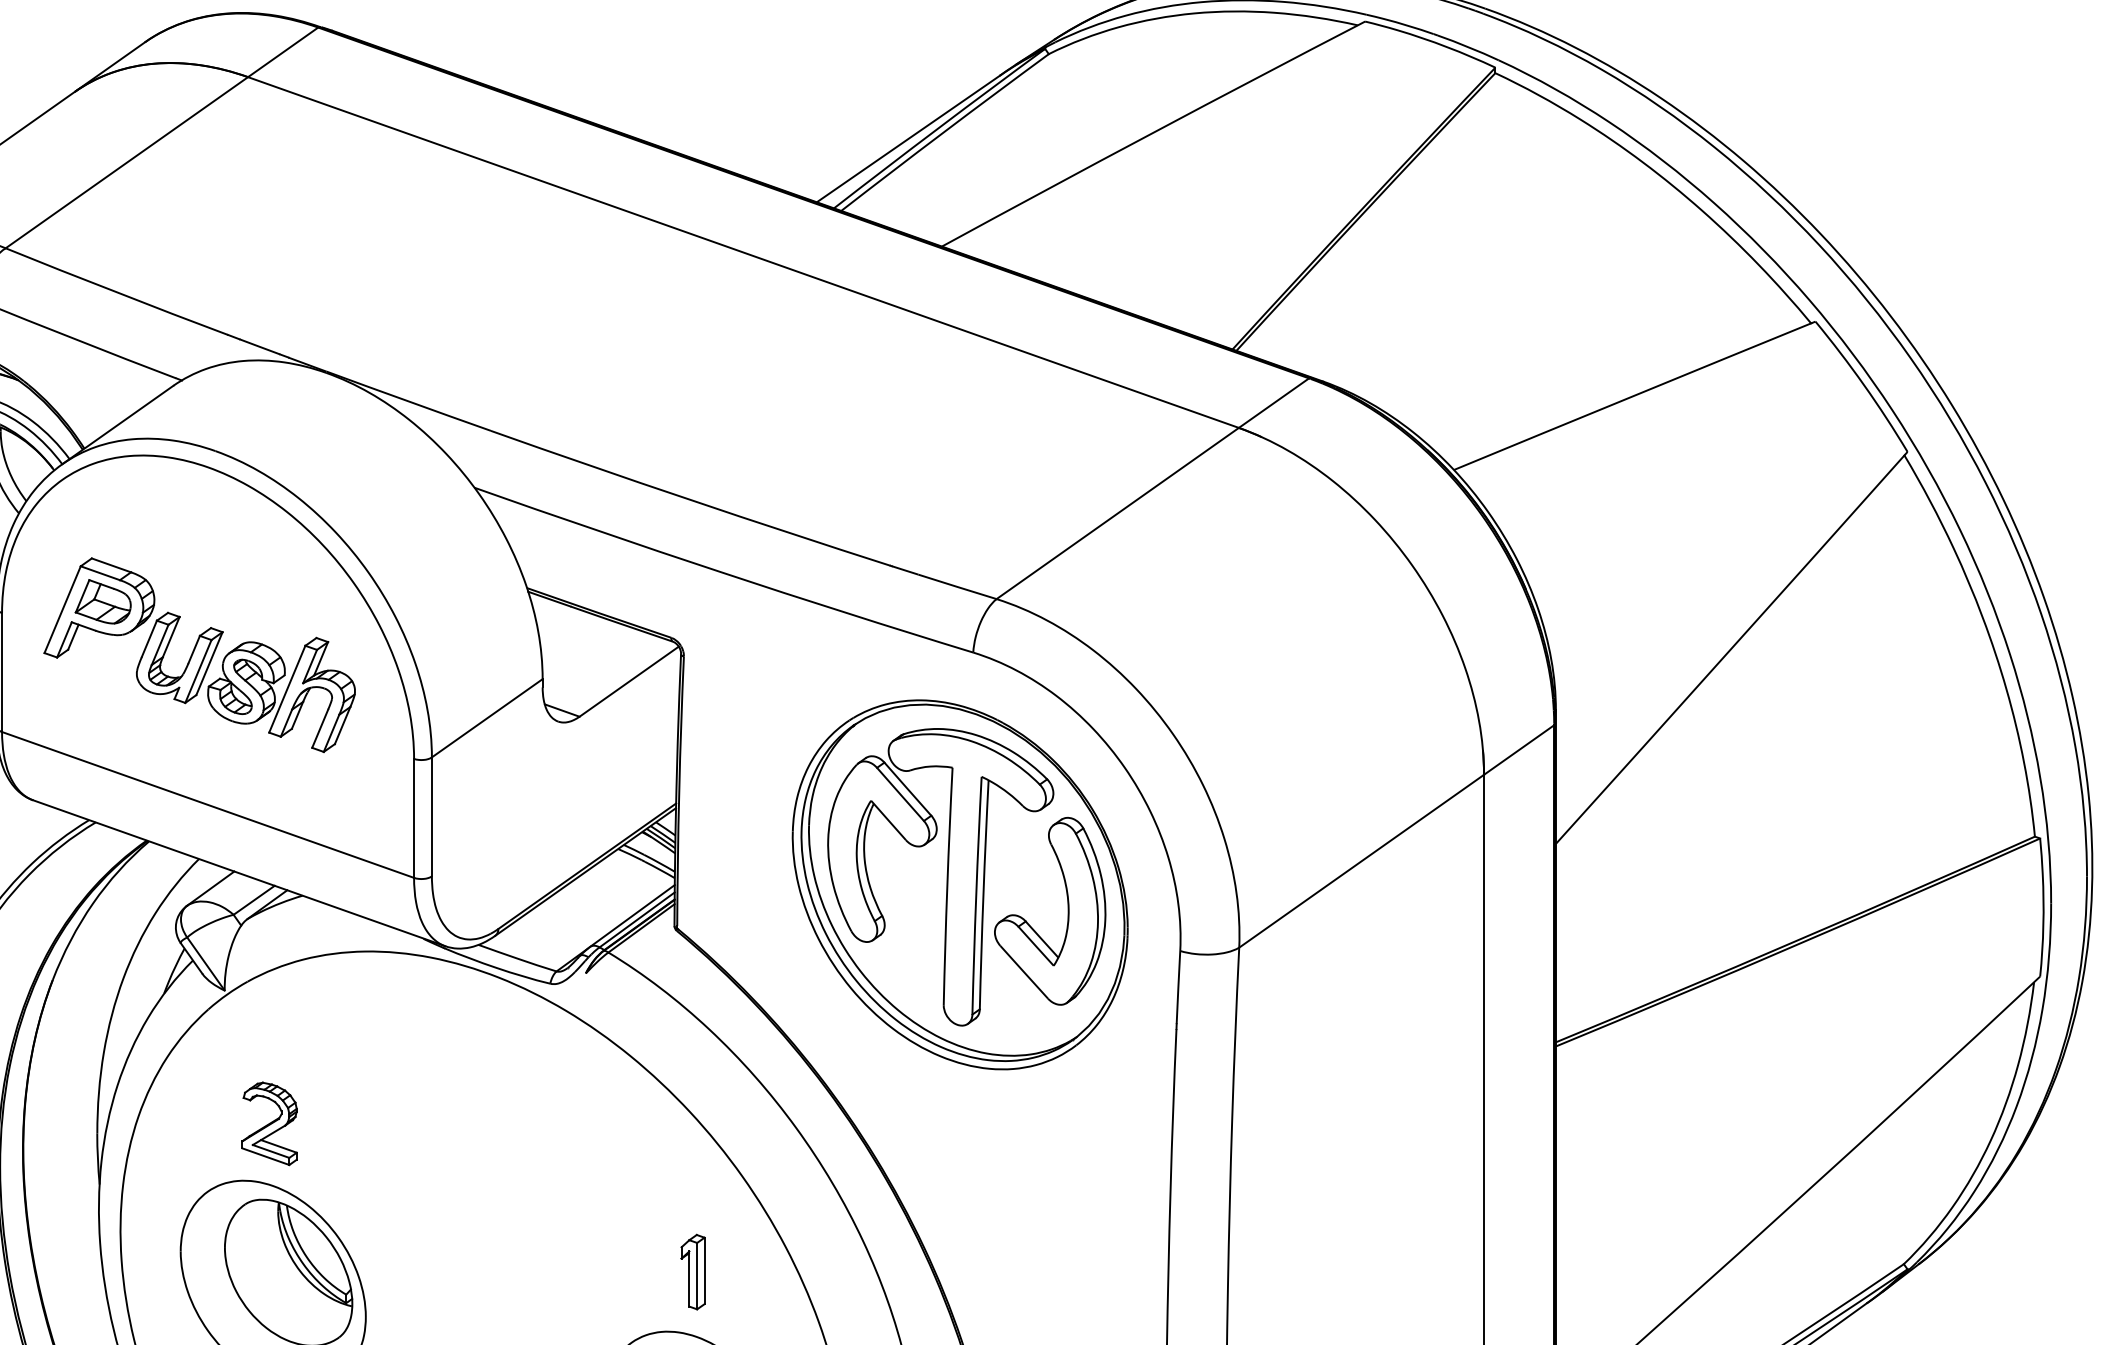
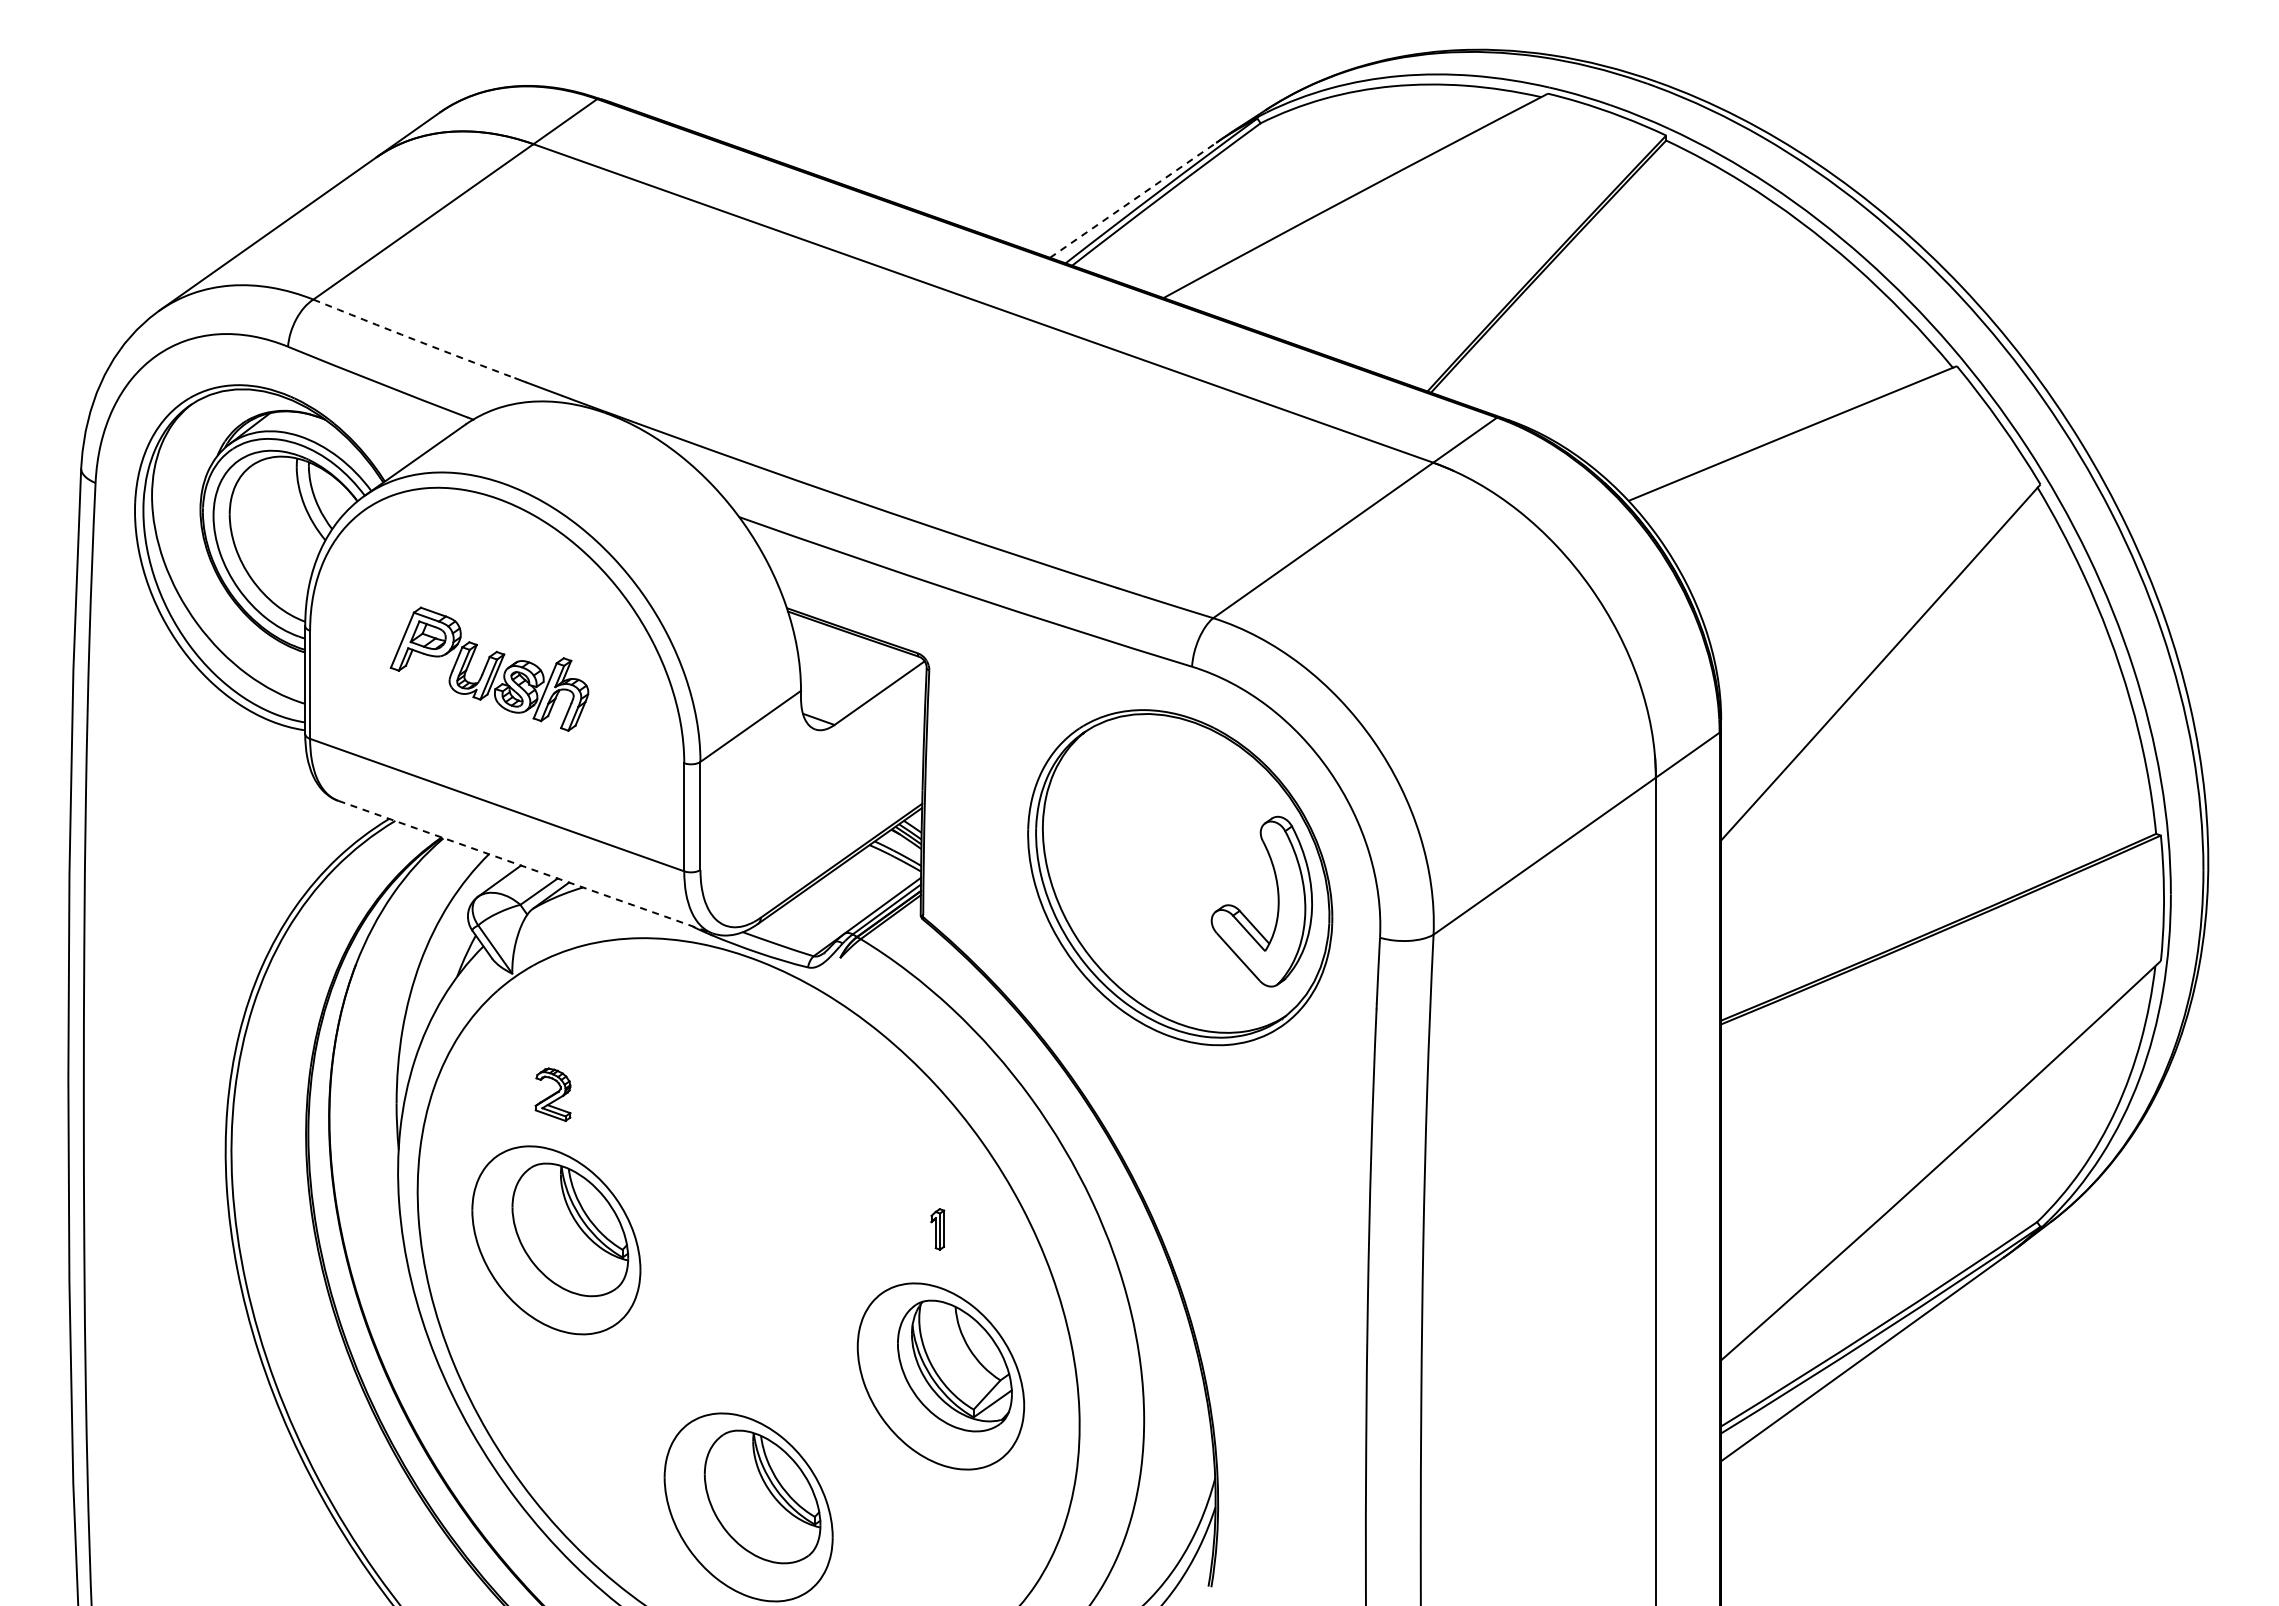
line: (908, 139) -> (1133, 200), solid -> dashed
arc: (117, 292) -> (414, 339), solid -> dashed
part: (199, 655) -> (489, 669), size x0.7
line: (240, 873) -> (526, 867), solid -> dashed
part: (940, 876) -> (1162, 870), removed
part: (268, 1123) -> (552, 1094), size x0.7
part: (692, 1272) -> (937, 1229), size x0.6

